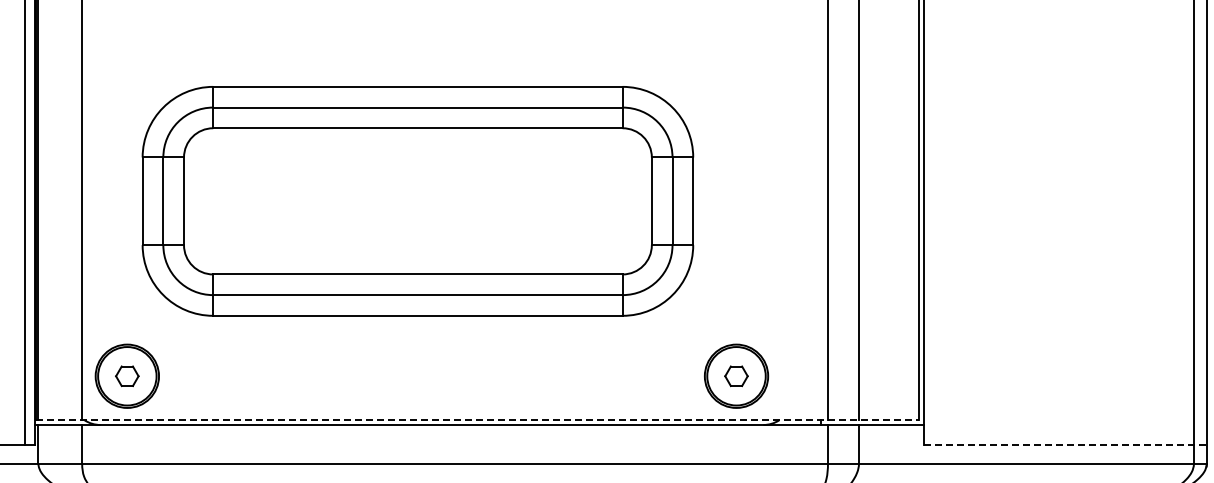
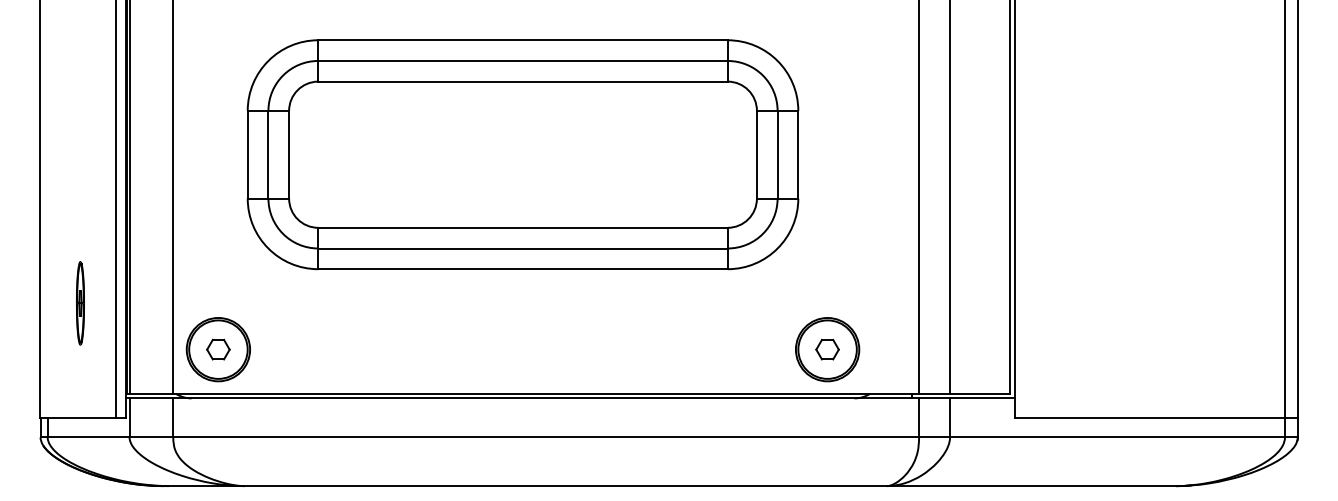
part: (417, 201) -> (522, 154), moved
line: (477, 420) -> (568, 393), dashed -> solid
line: (1066, 444) -> (1157, 417), dashed -> solid

